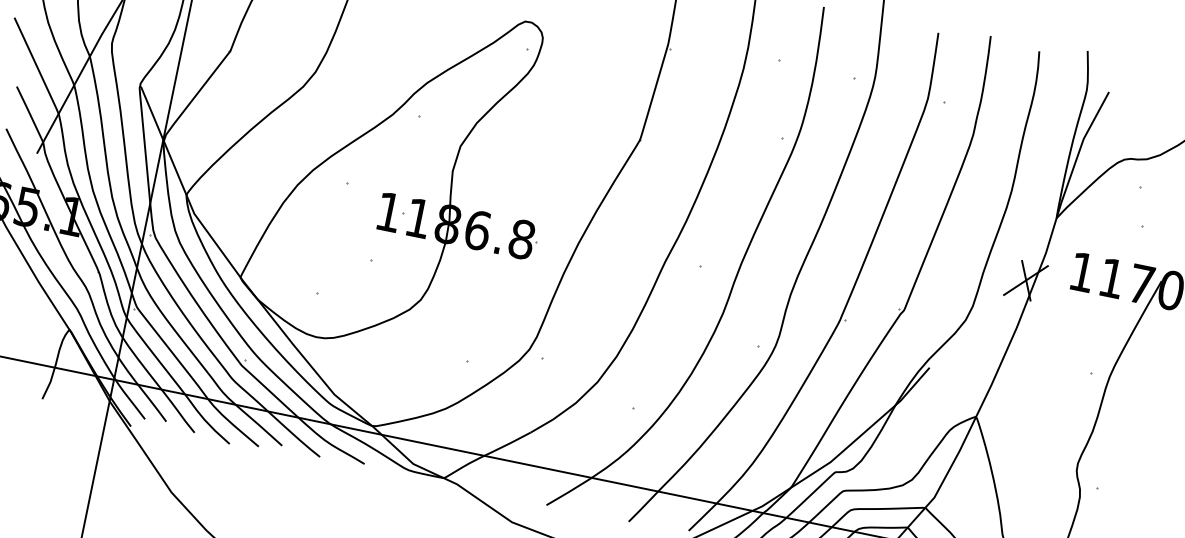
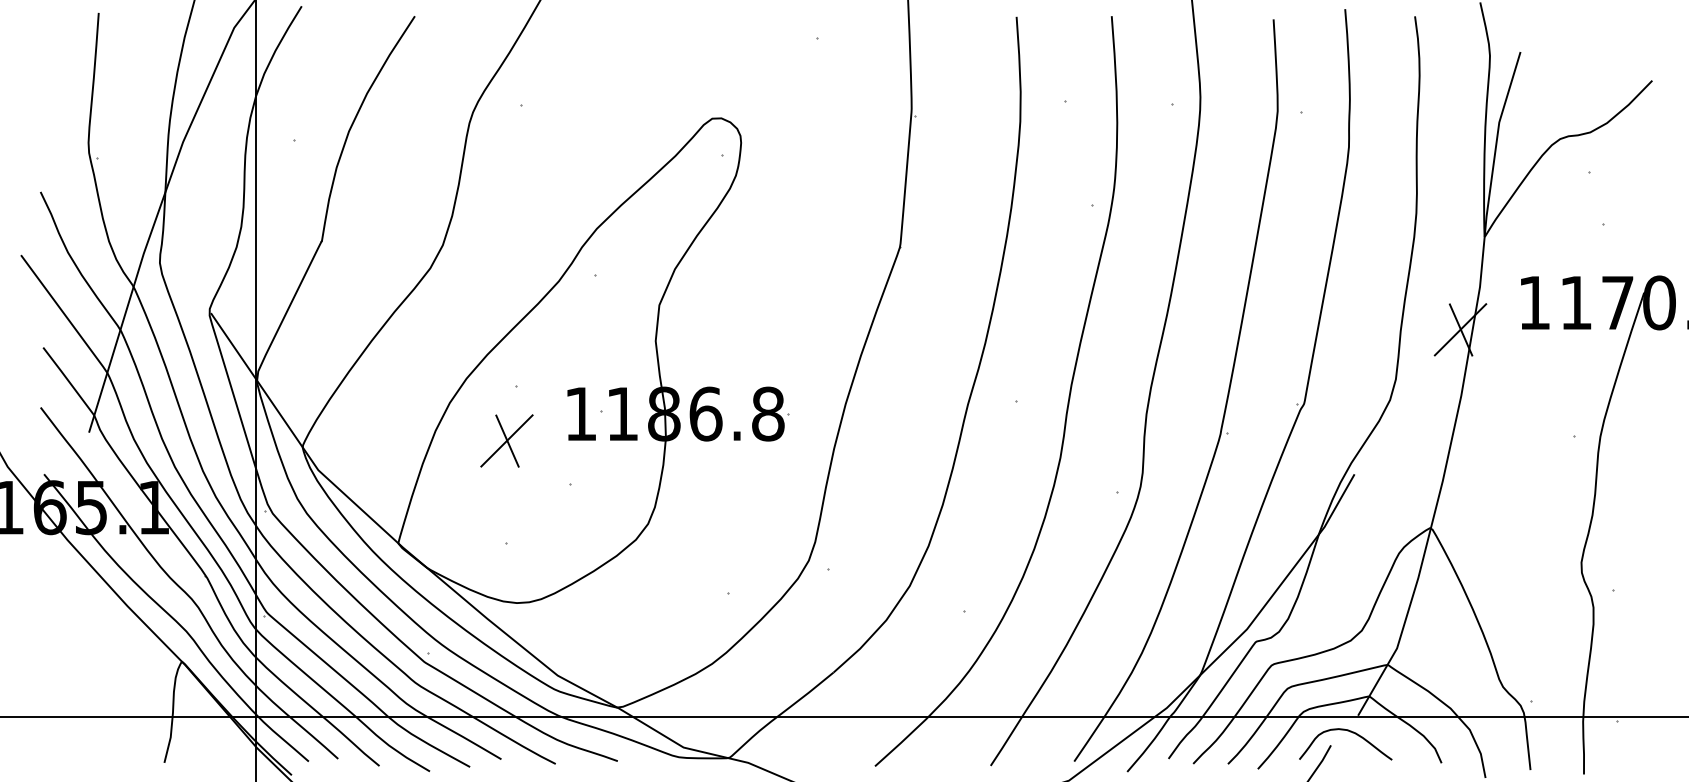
part: (332, 220) -> (506, 440), added

